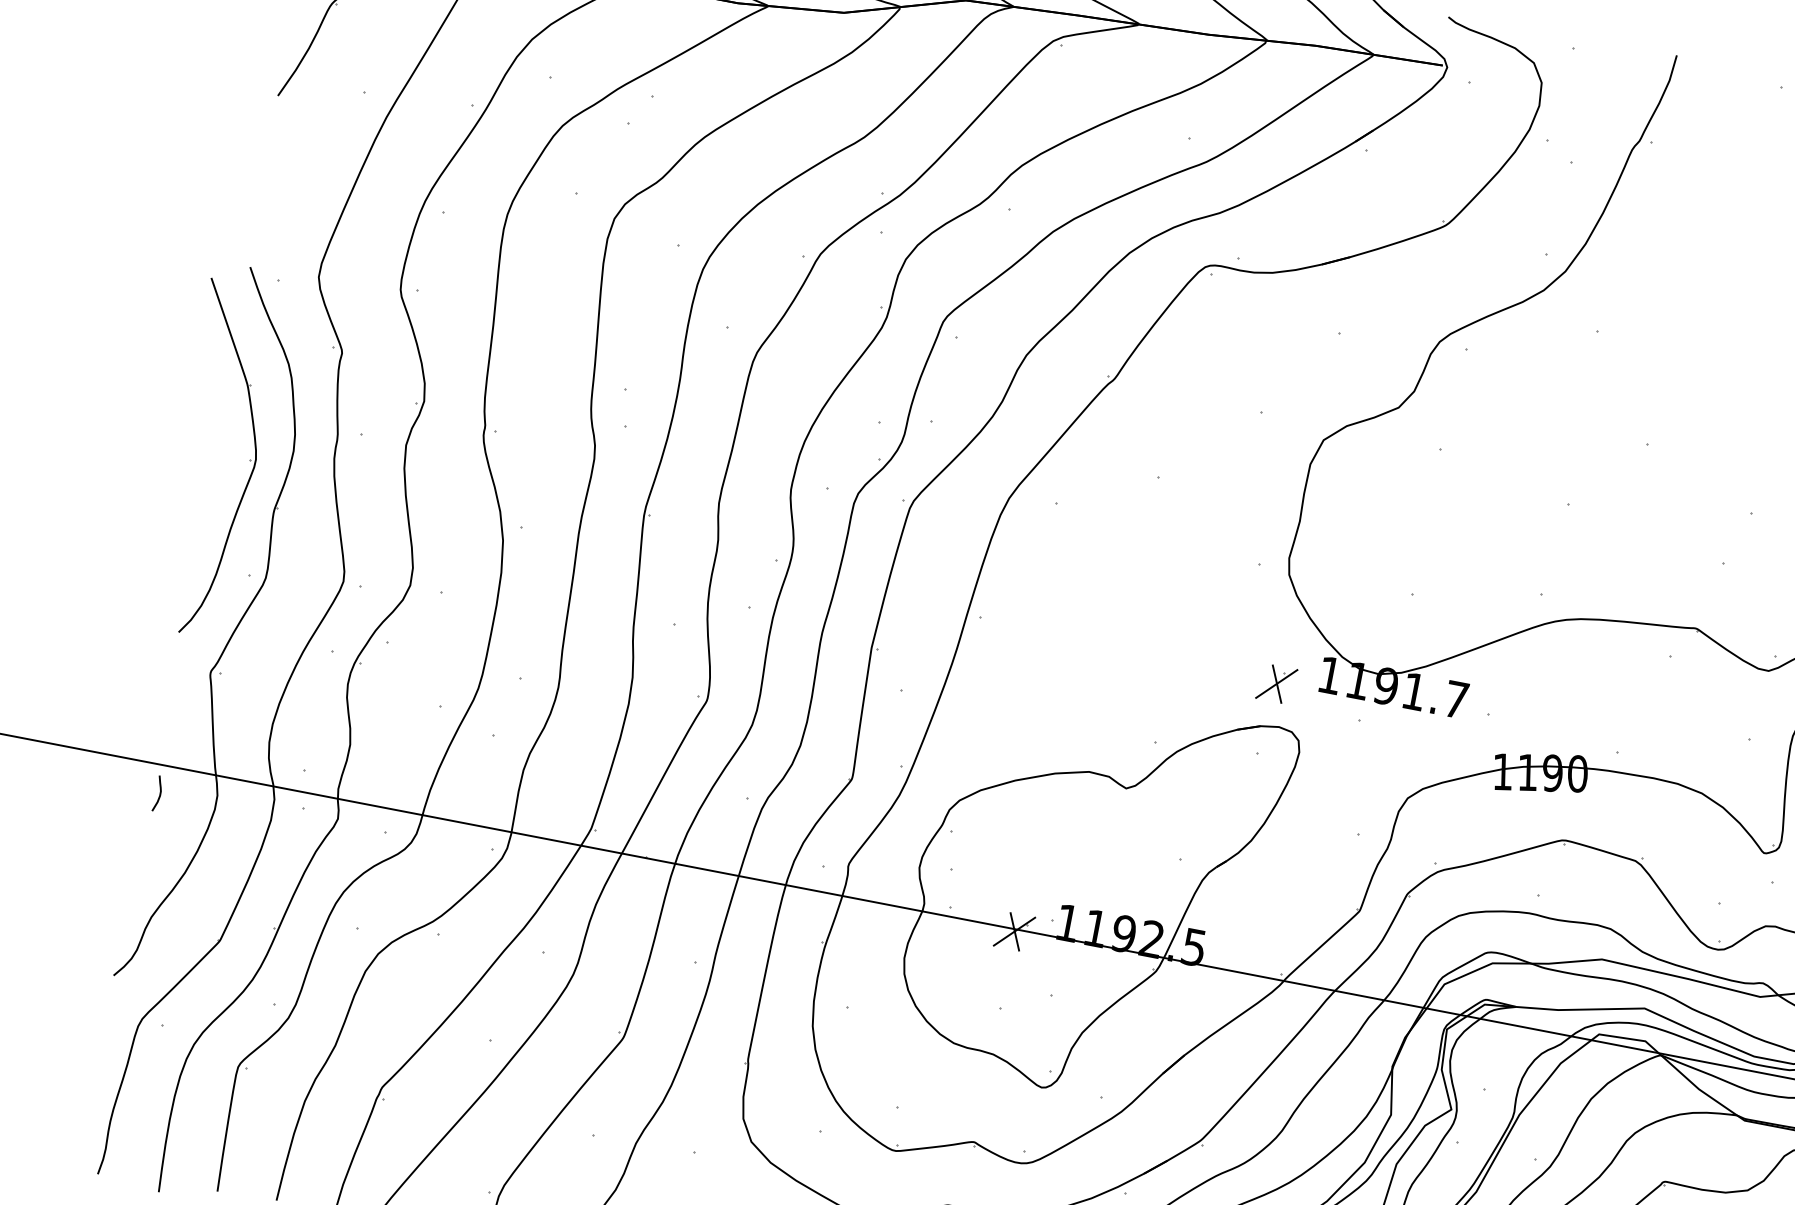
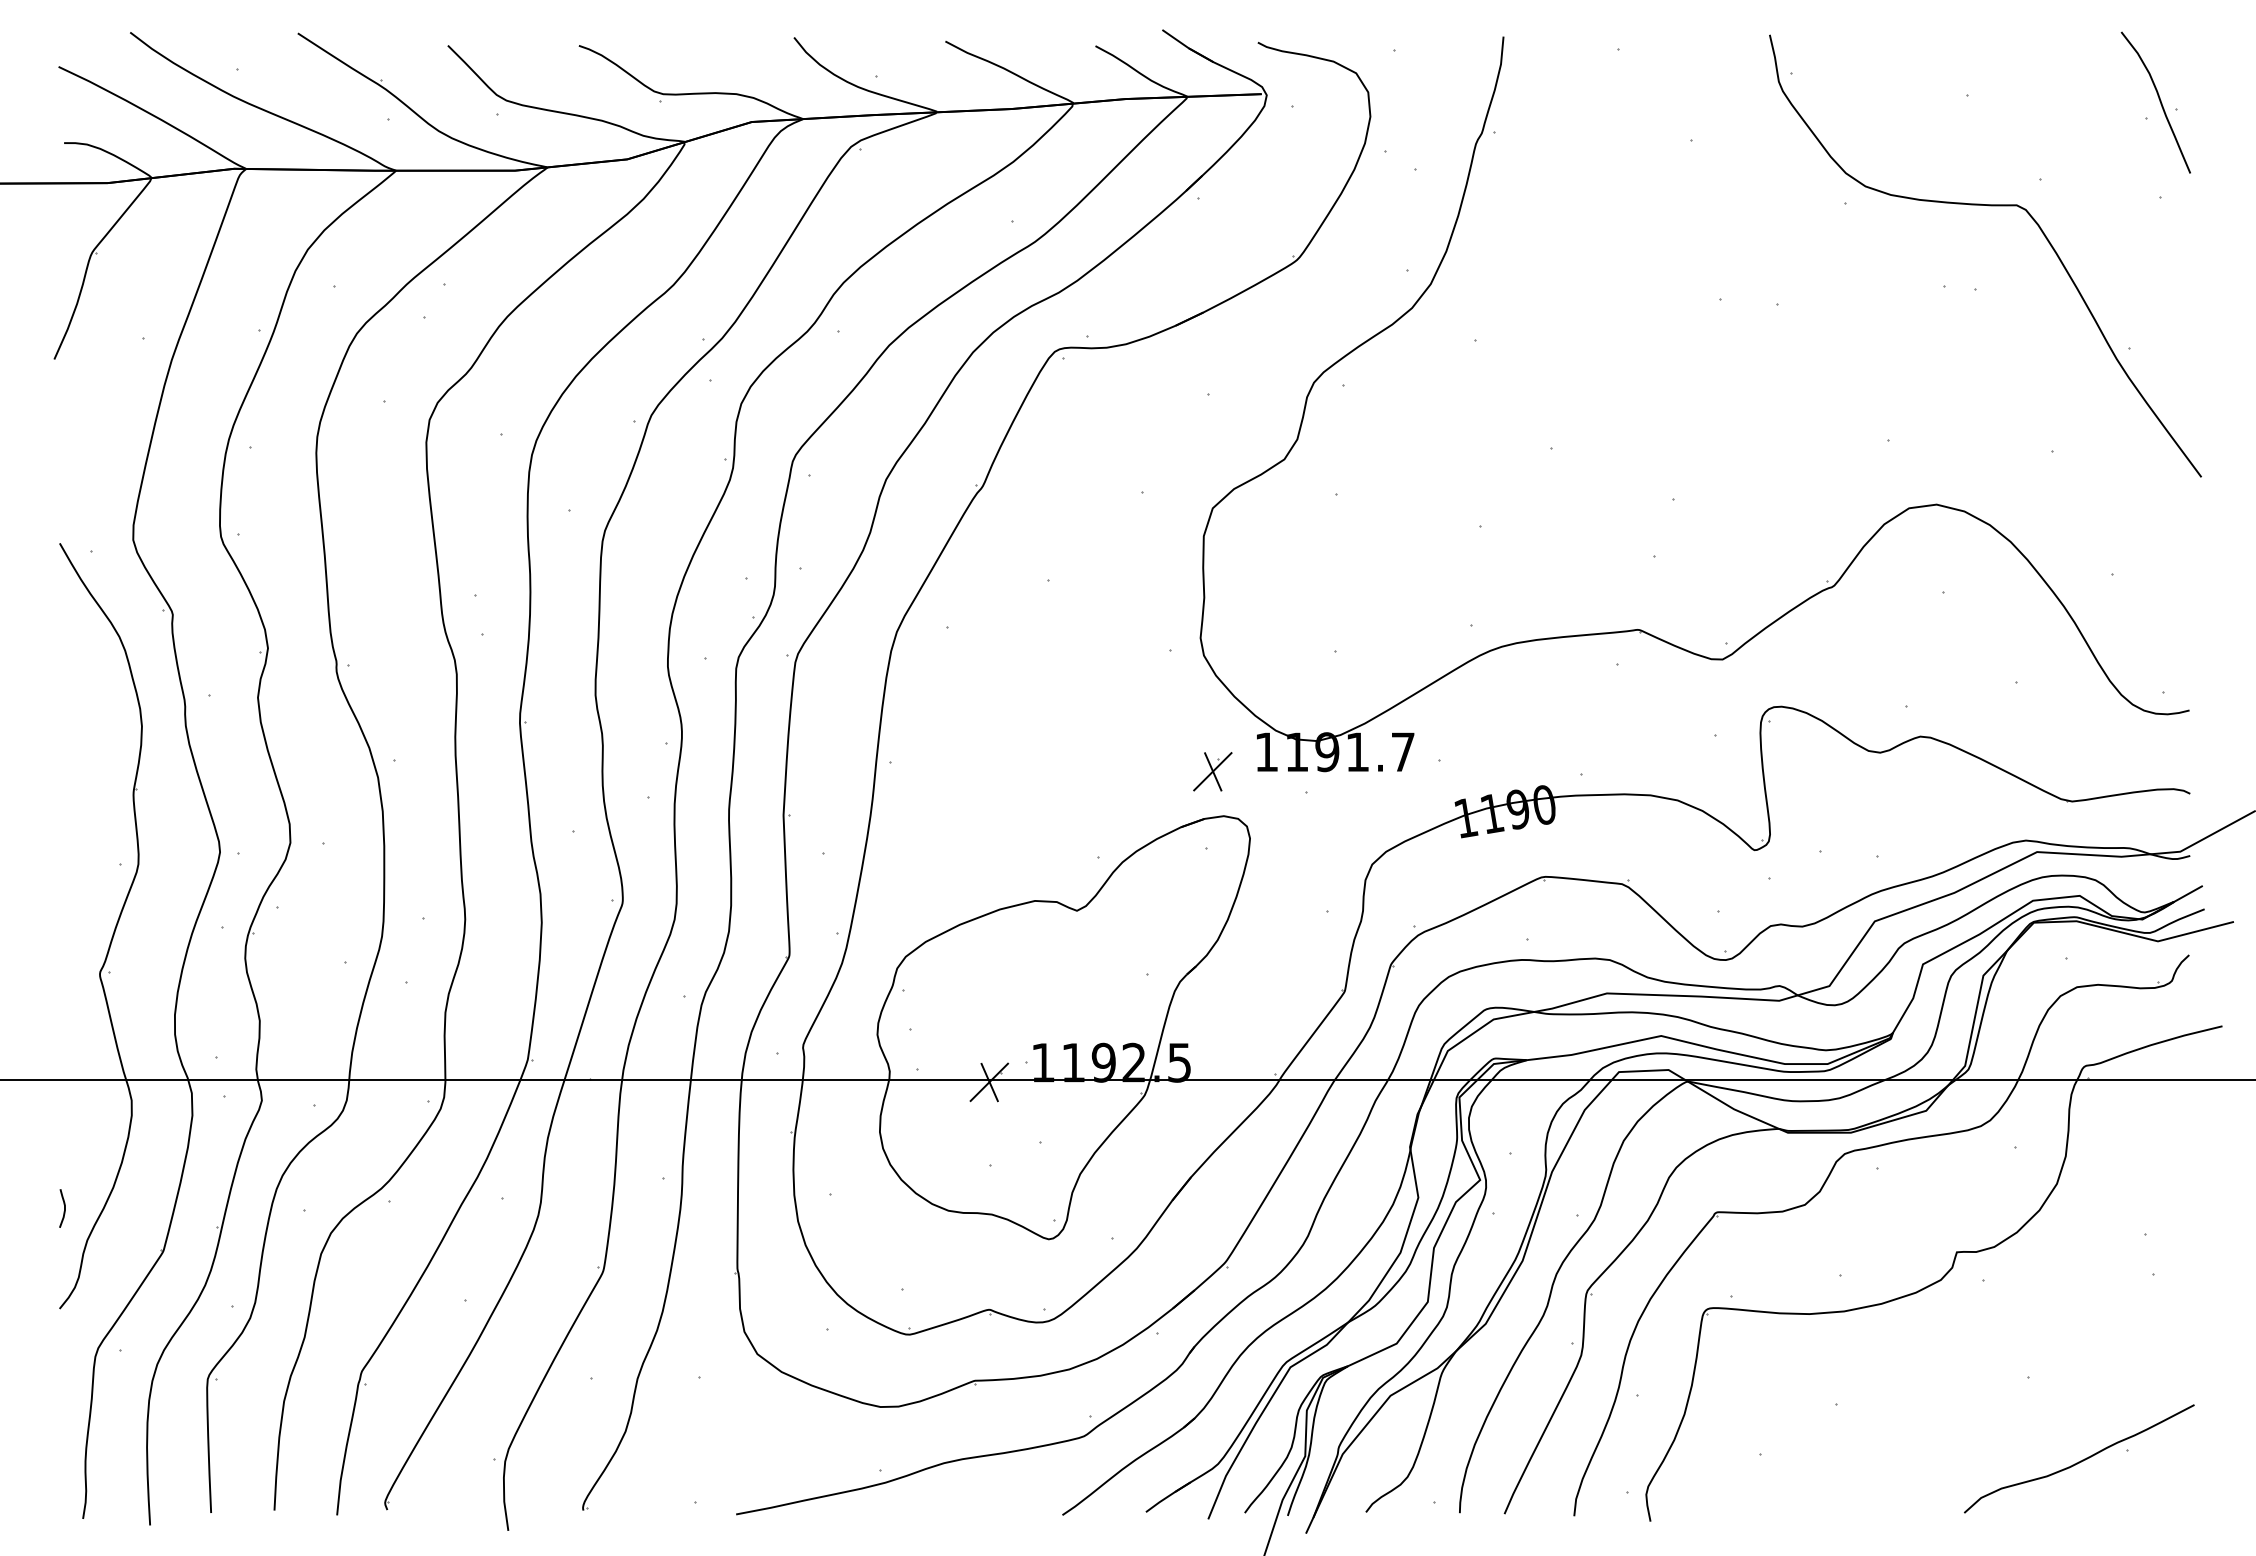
part: (249, 460) -> (97, 745), removed
curve: (159, 794) -> (64, 1208), moved

